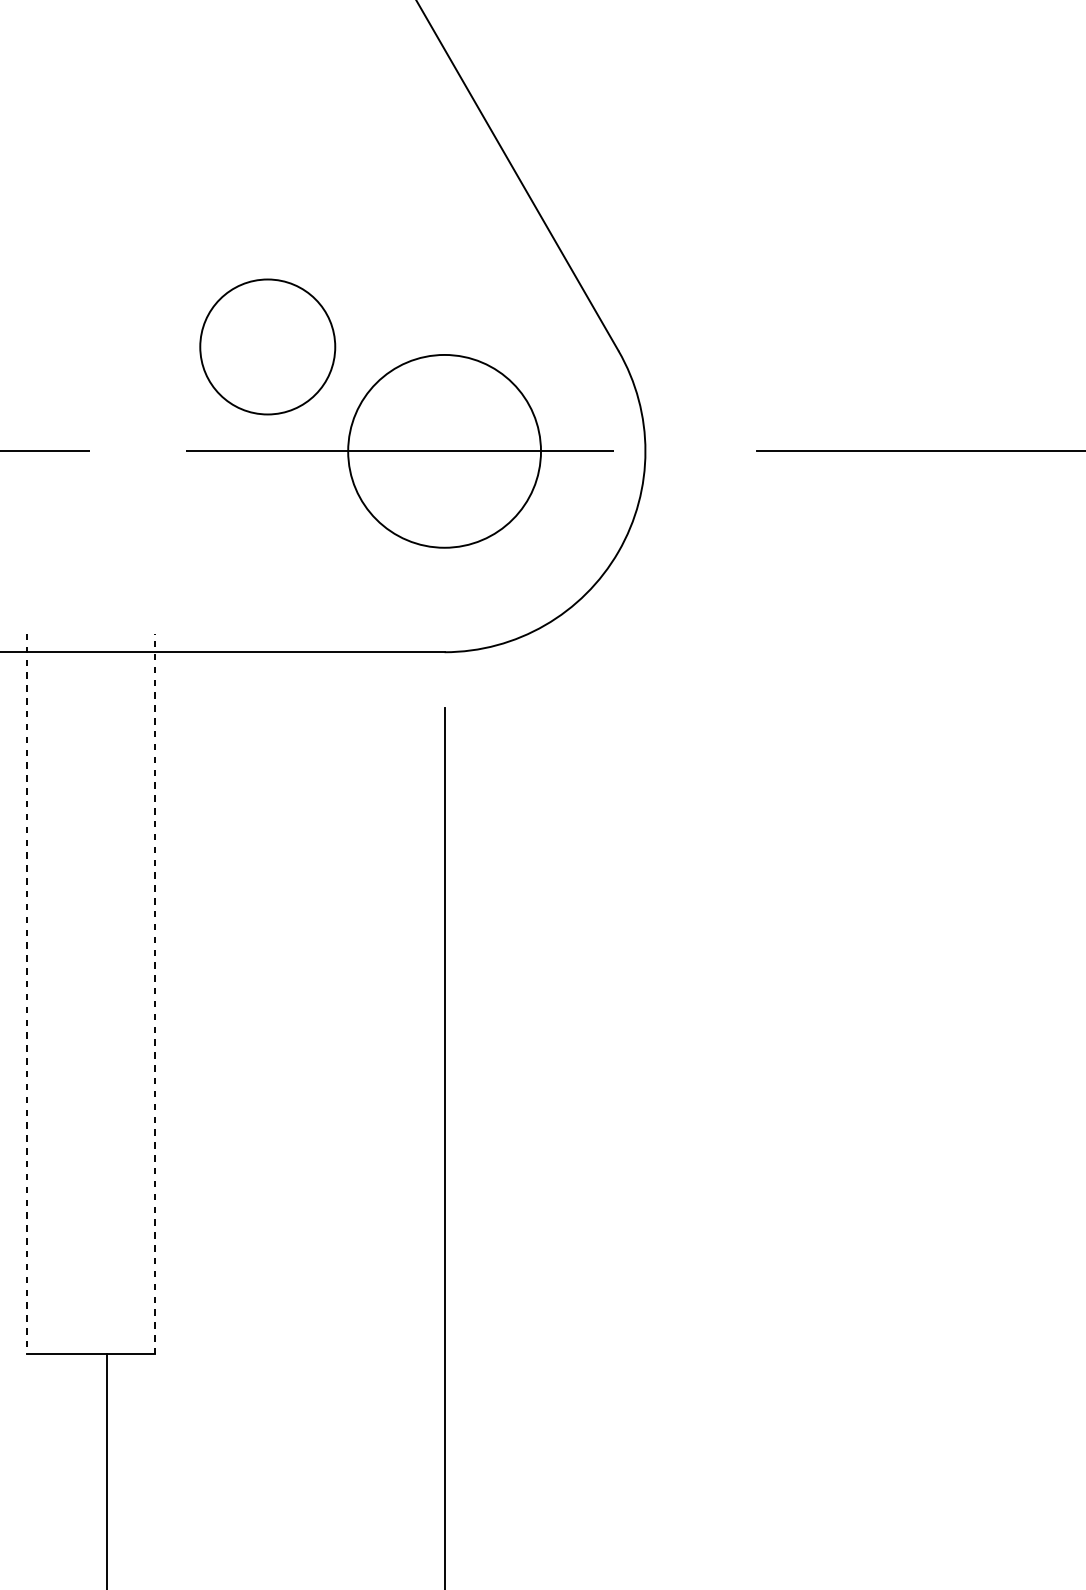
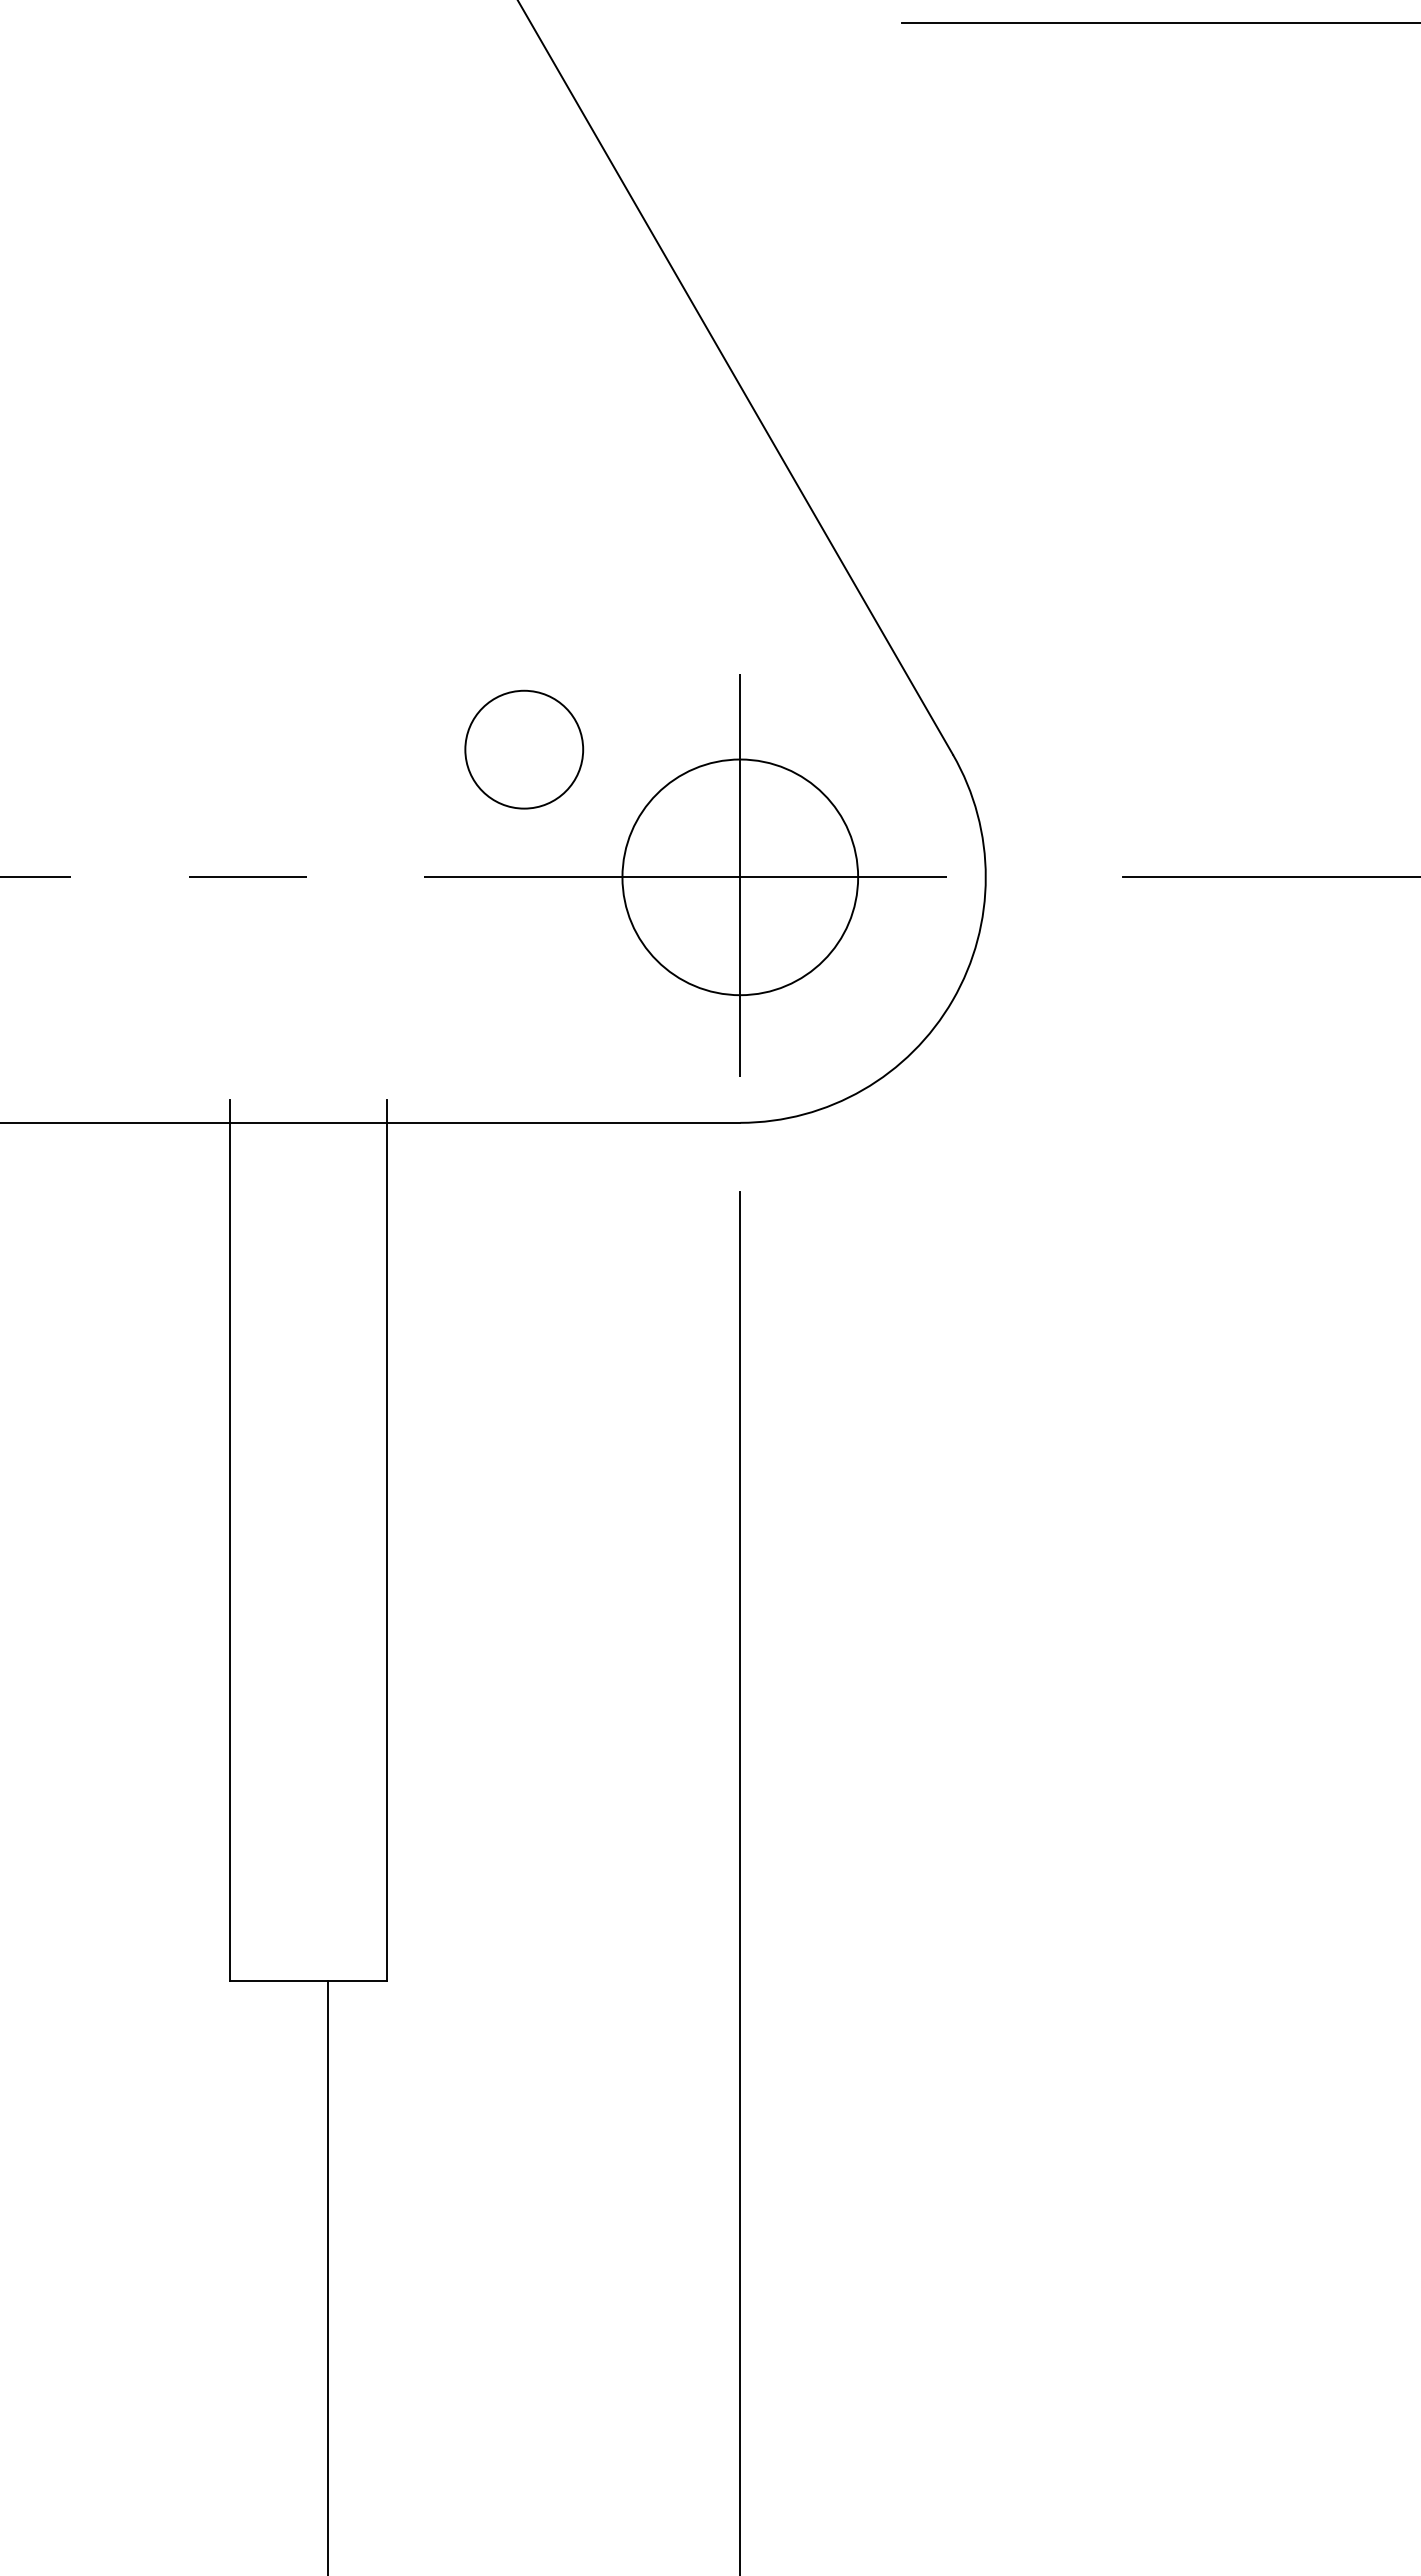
circle: (268, 346) -> (524, 749), size x0.71
line: (444, 449) -> (740, 875), added
line: (155, 993) -> (386, 1540), dashed -> solid
line: (26, 994) -> (229, 1541), dashed -> solid

